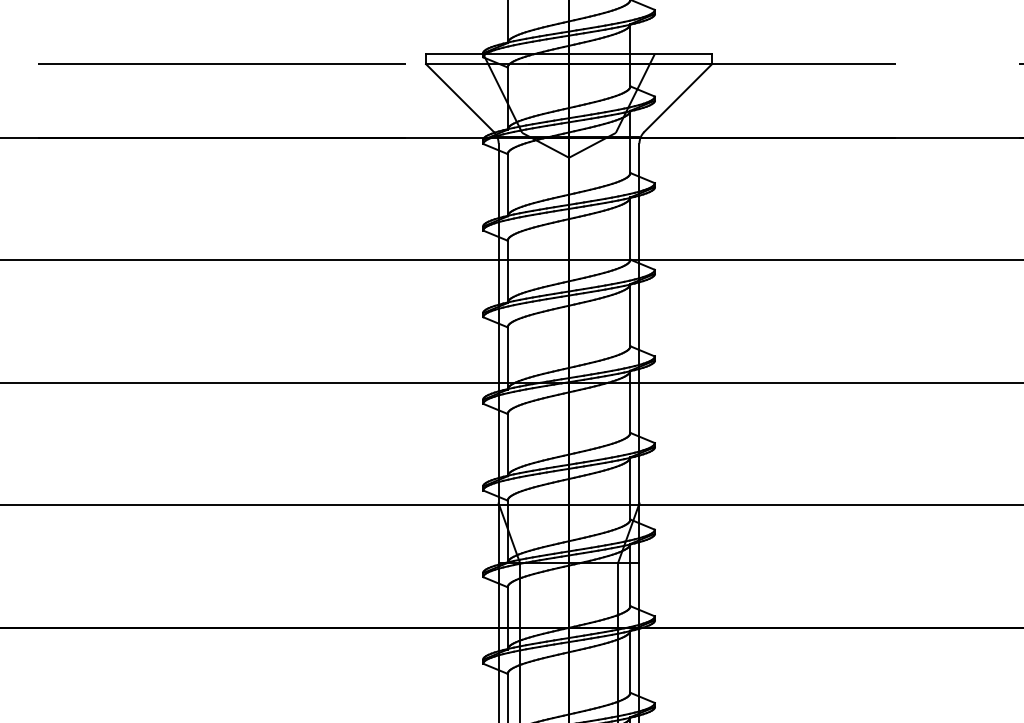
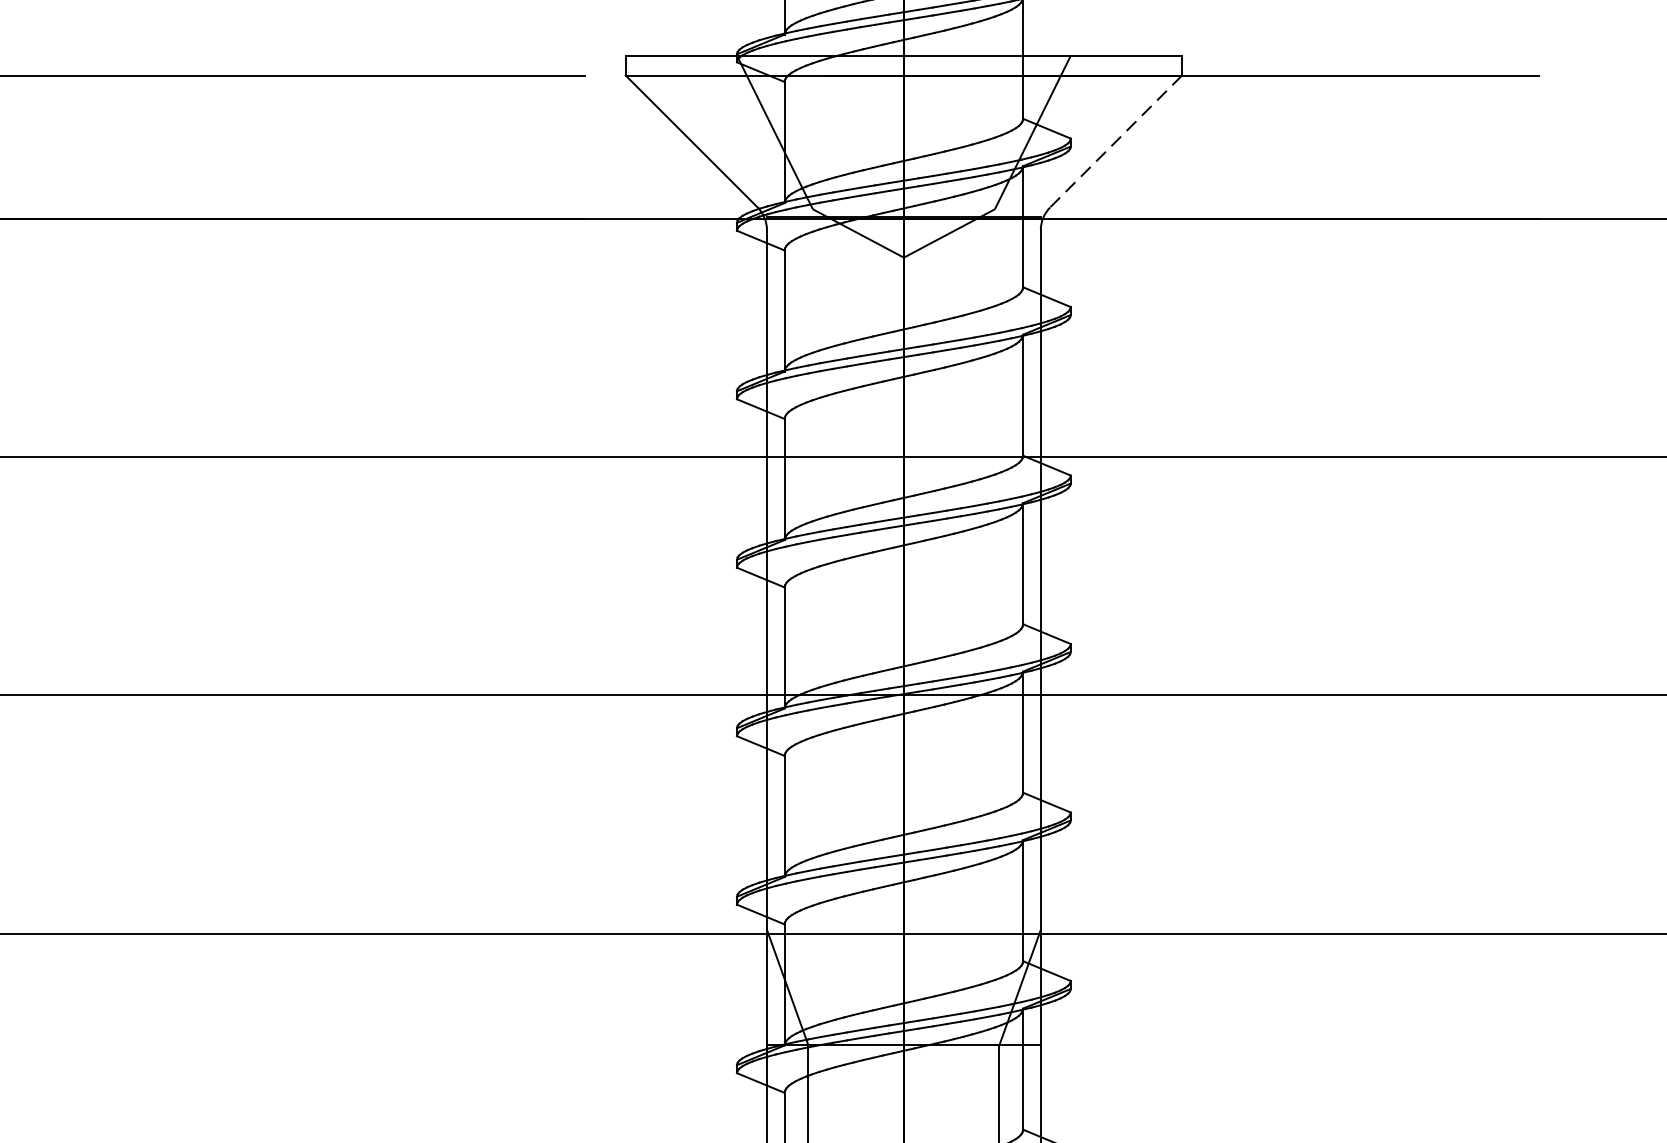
line: (678, 98) -> (1116, 142), solid -> dashed

